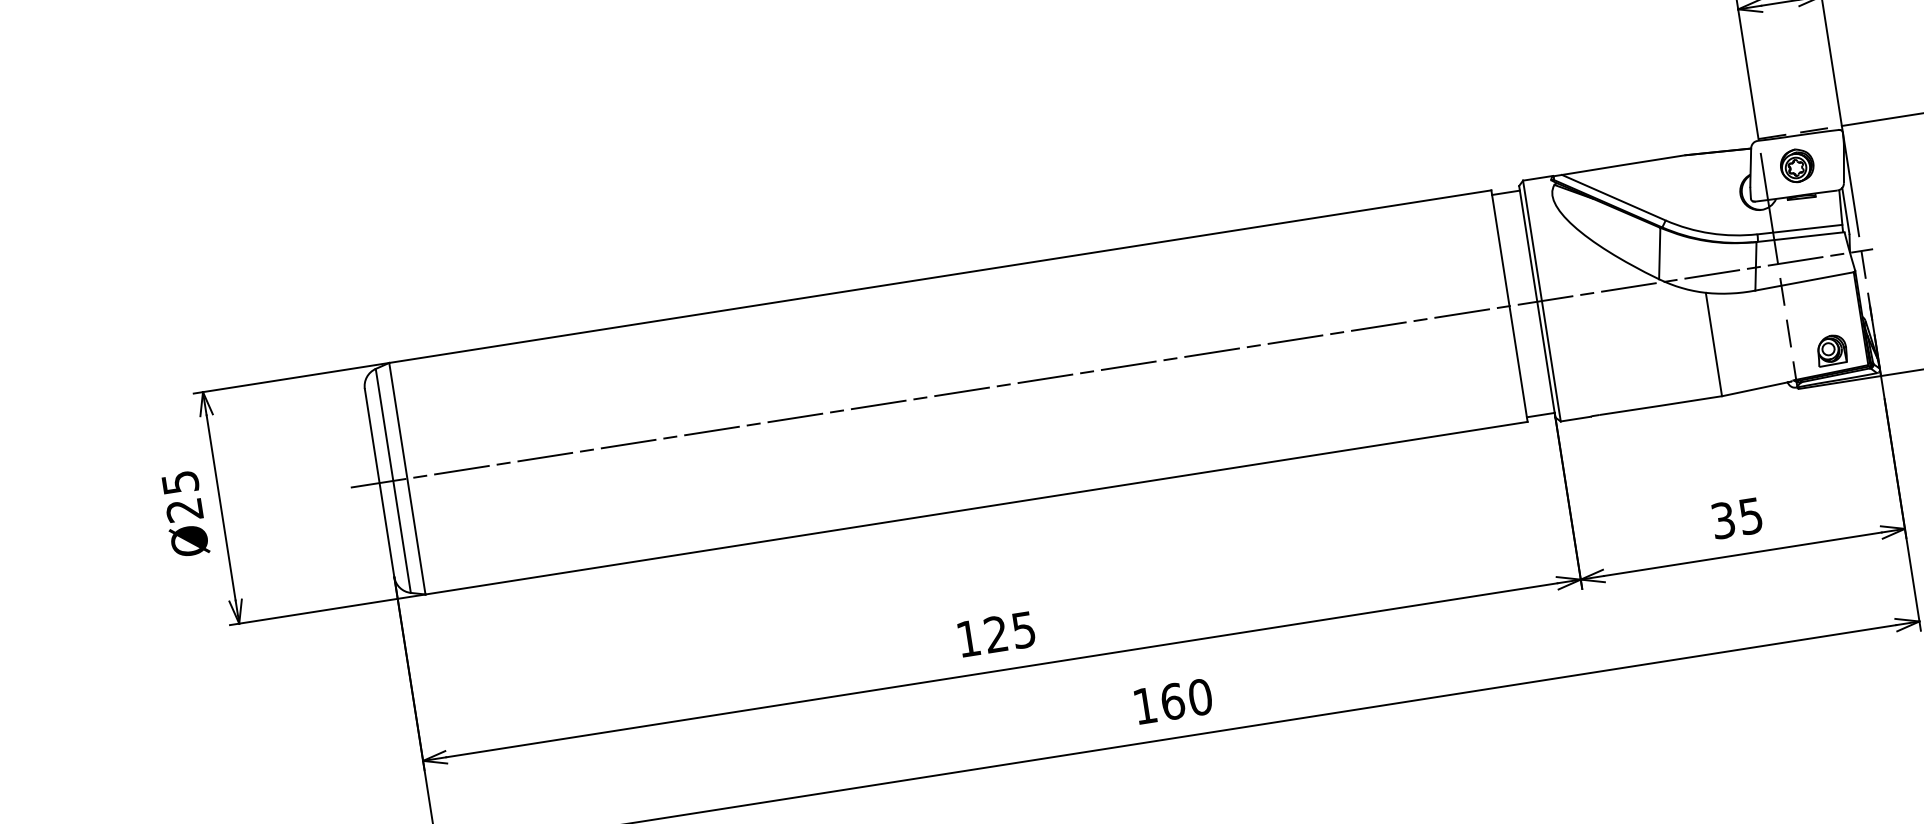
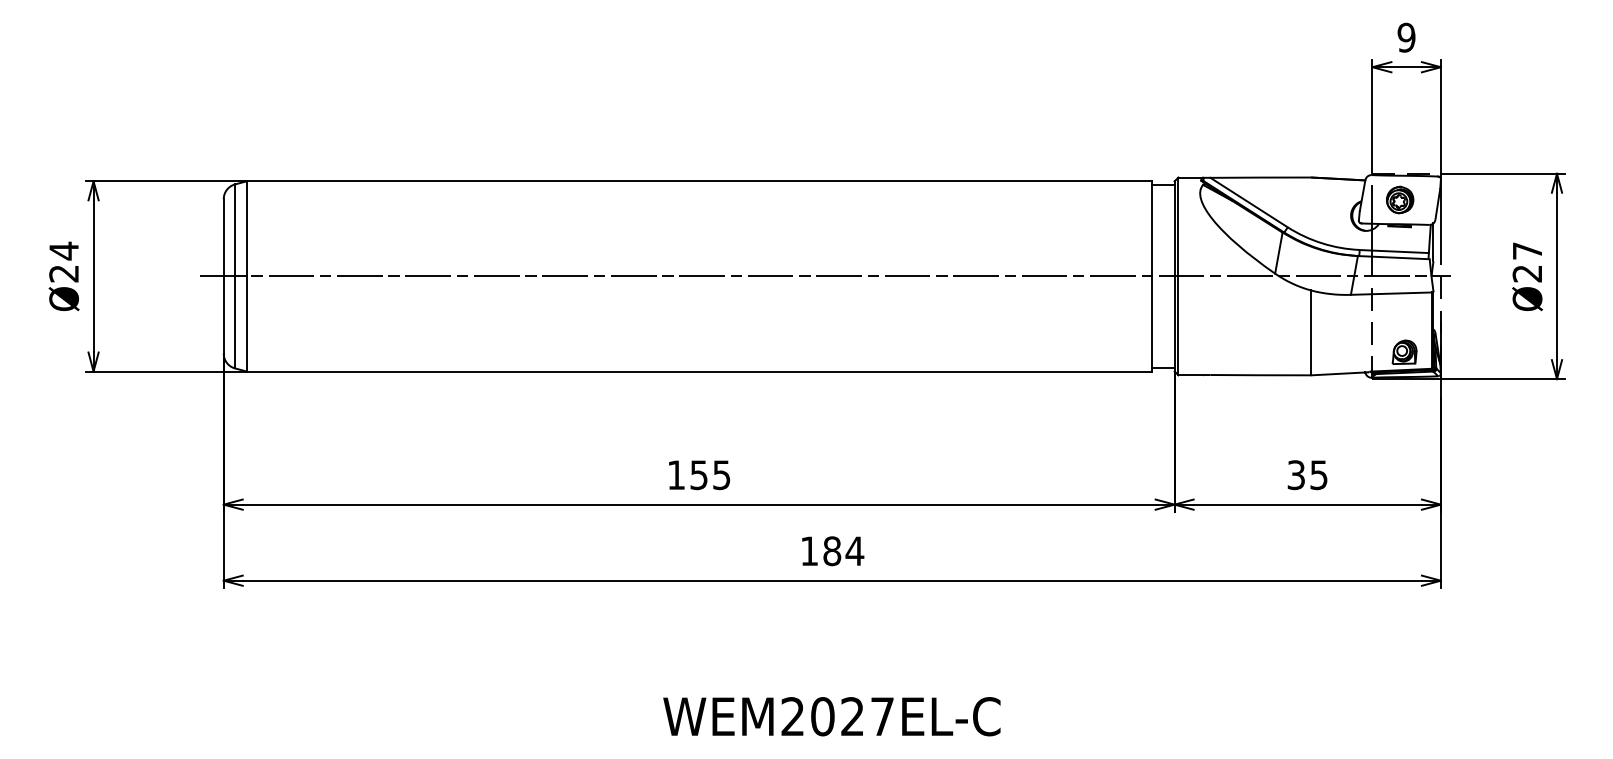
text: (180, 481) -> (64, 250), Ø25 -> Ø24
text: (995, 634) -> (698, 475), 125 -> 155
text: (1186, 699) -> (843, 551), 160 -> 184

